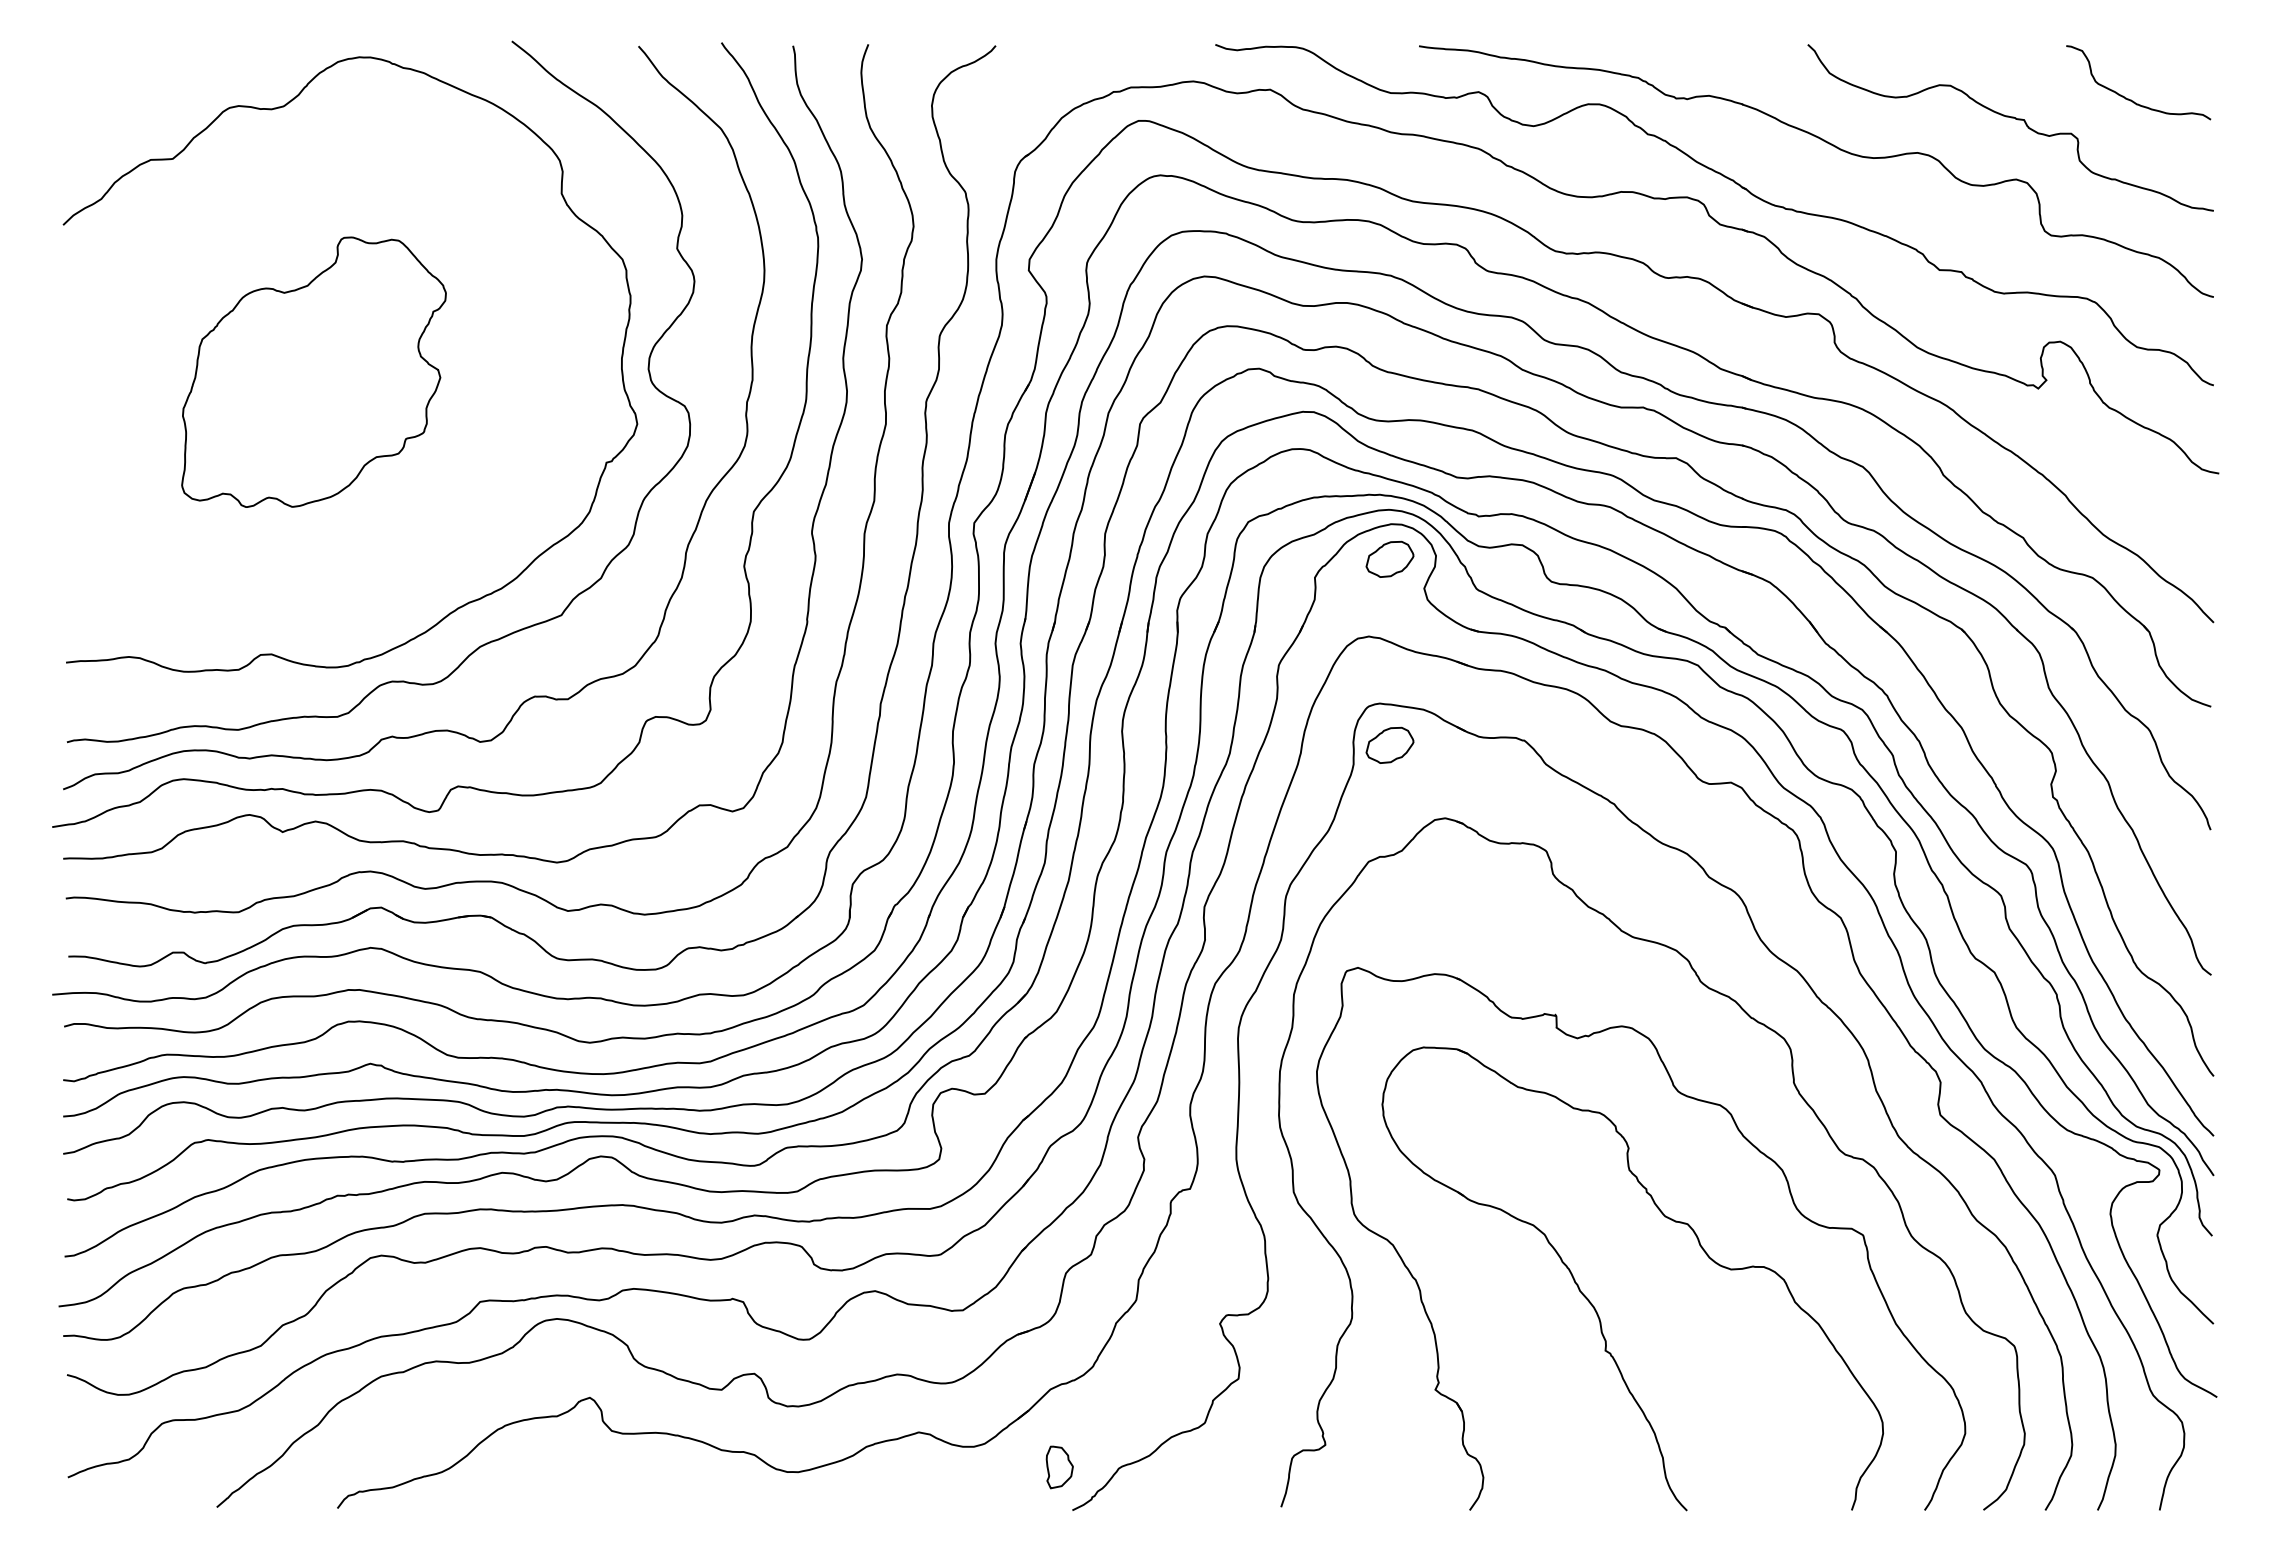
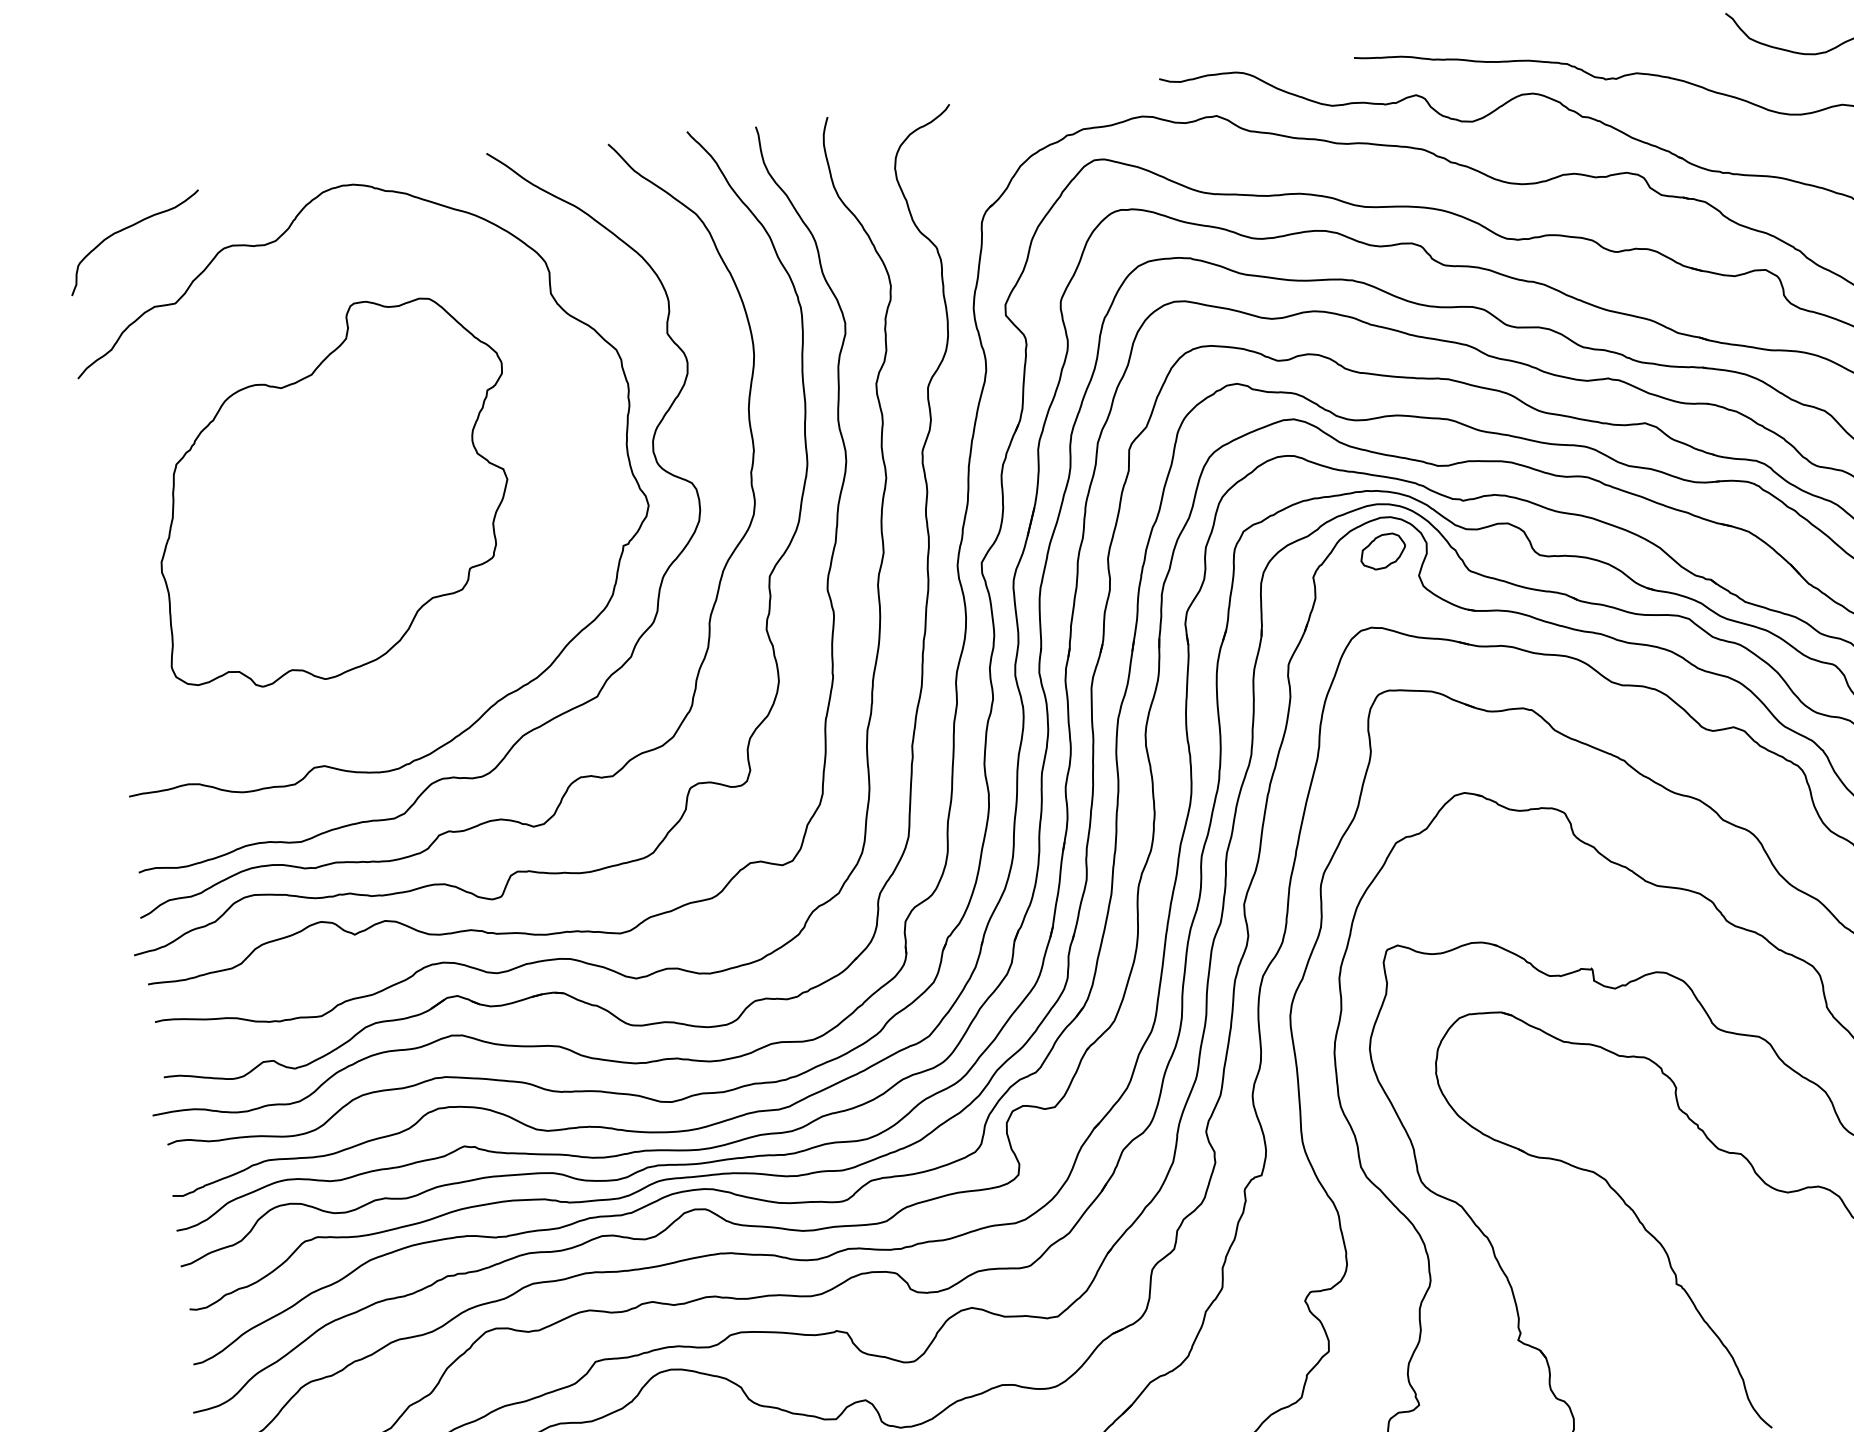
curve: (134, 75) -> (129, 227), added
part: (313, 371) -> (333, 491), size x1.43
part: (1389, 744) -> (1403, 728), removed

